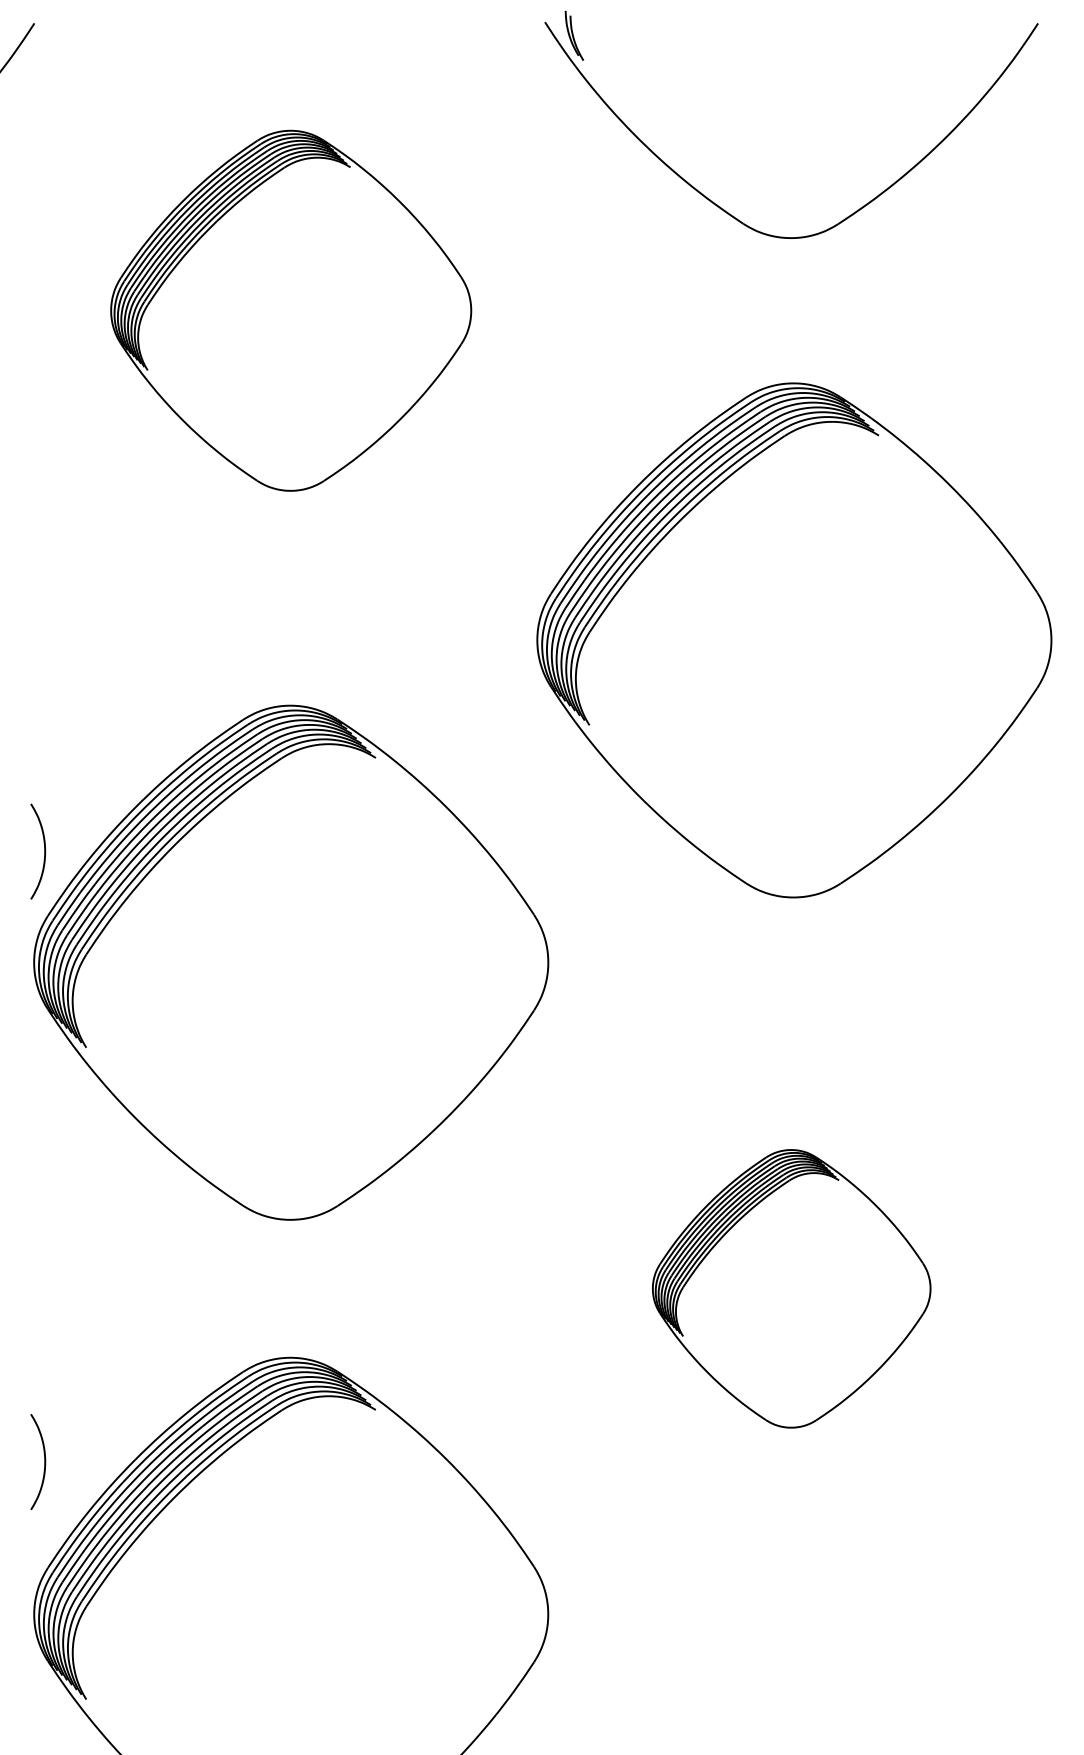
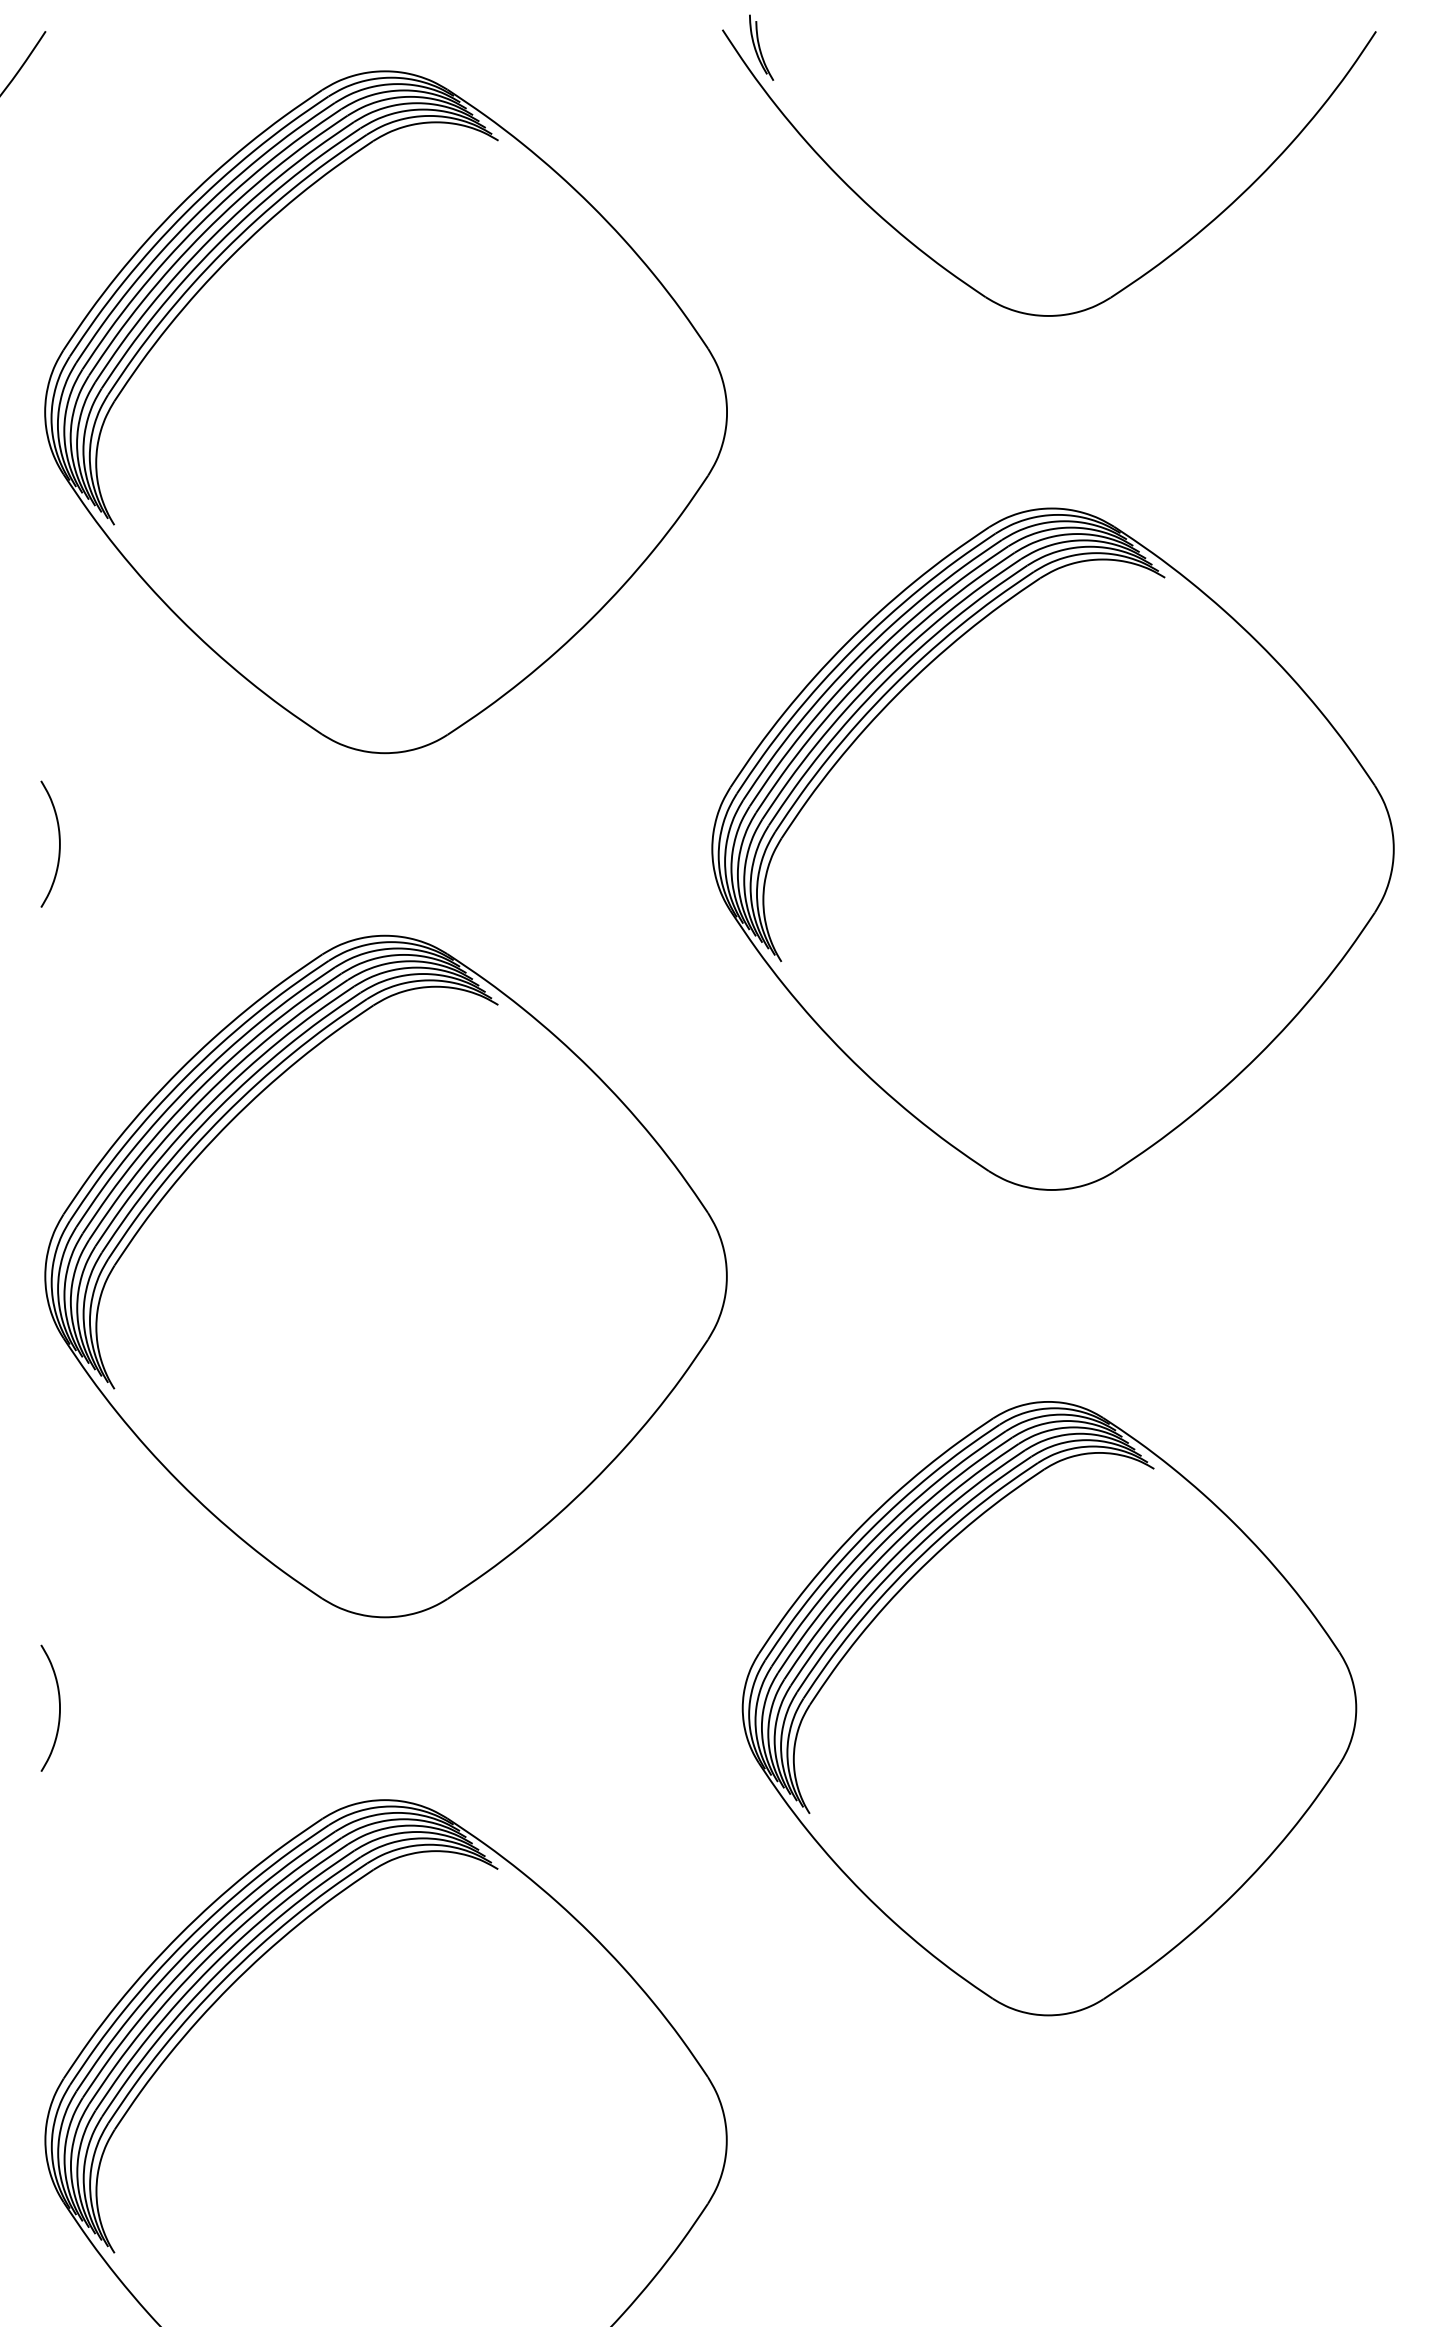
part: (290, 310) -> (385, 412), size x1.43
curve: (44, 851) -> (59, 843), moved
part: (791, 1288) -> (1049, 1708), size x1.67
curve: (44, 1461) -> (59, 1707), moved

